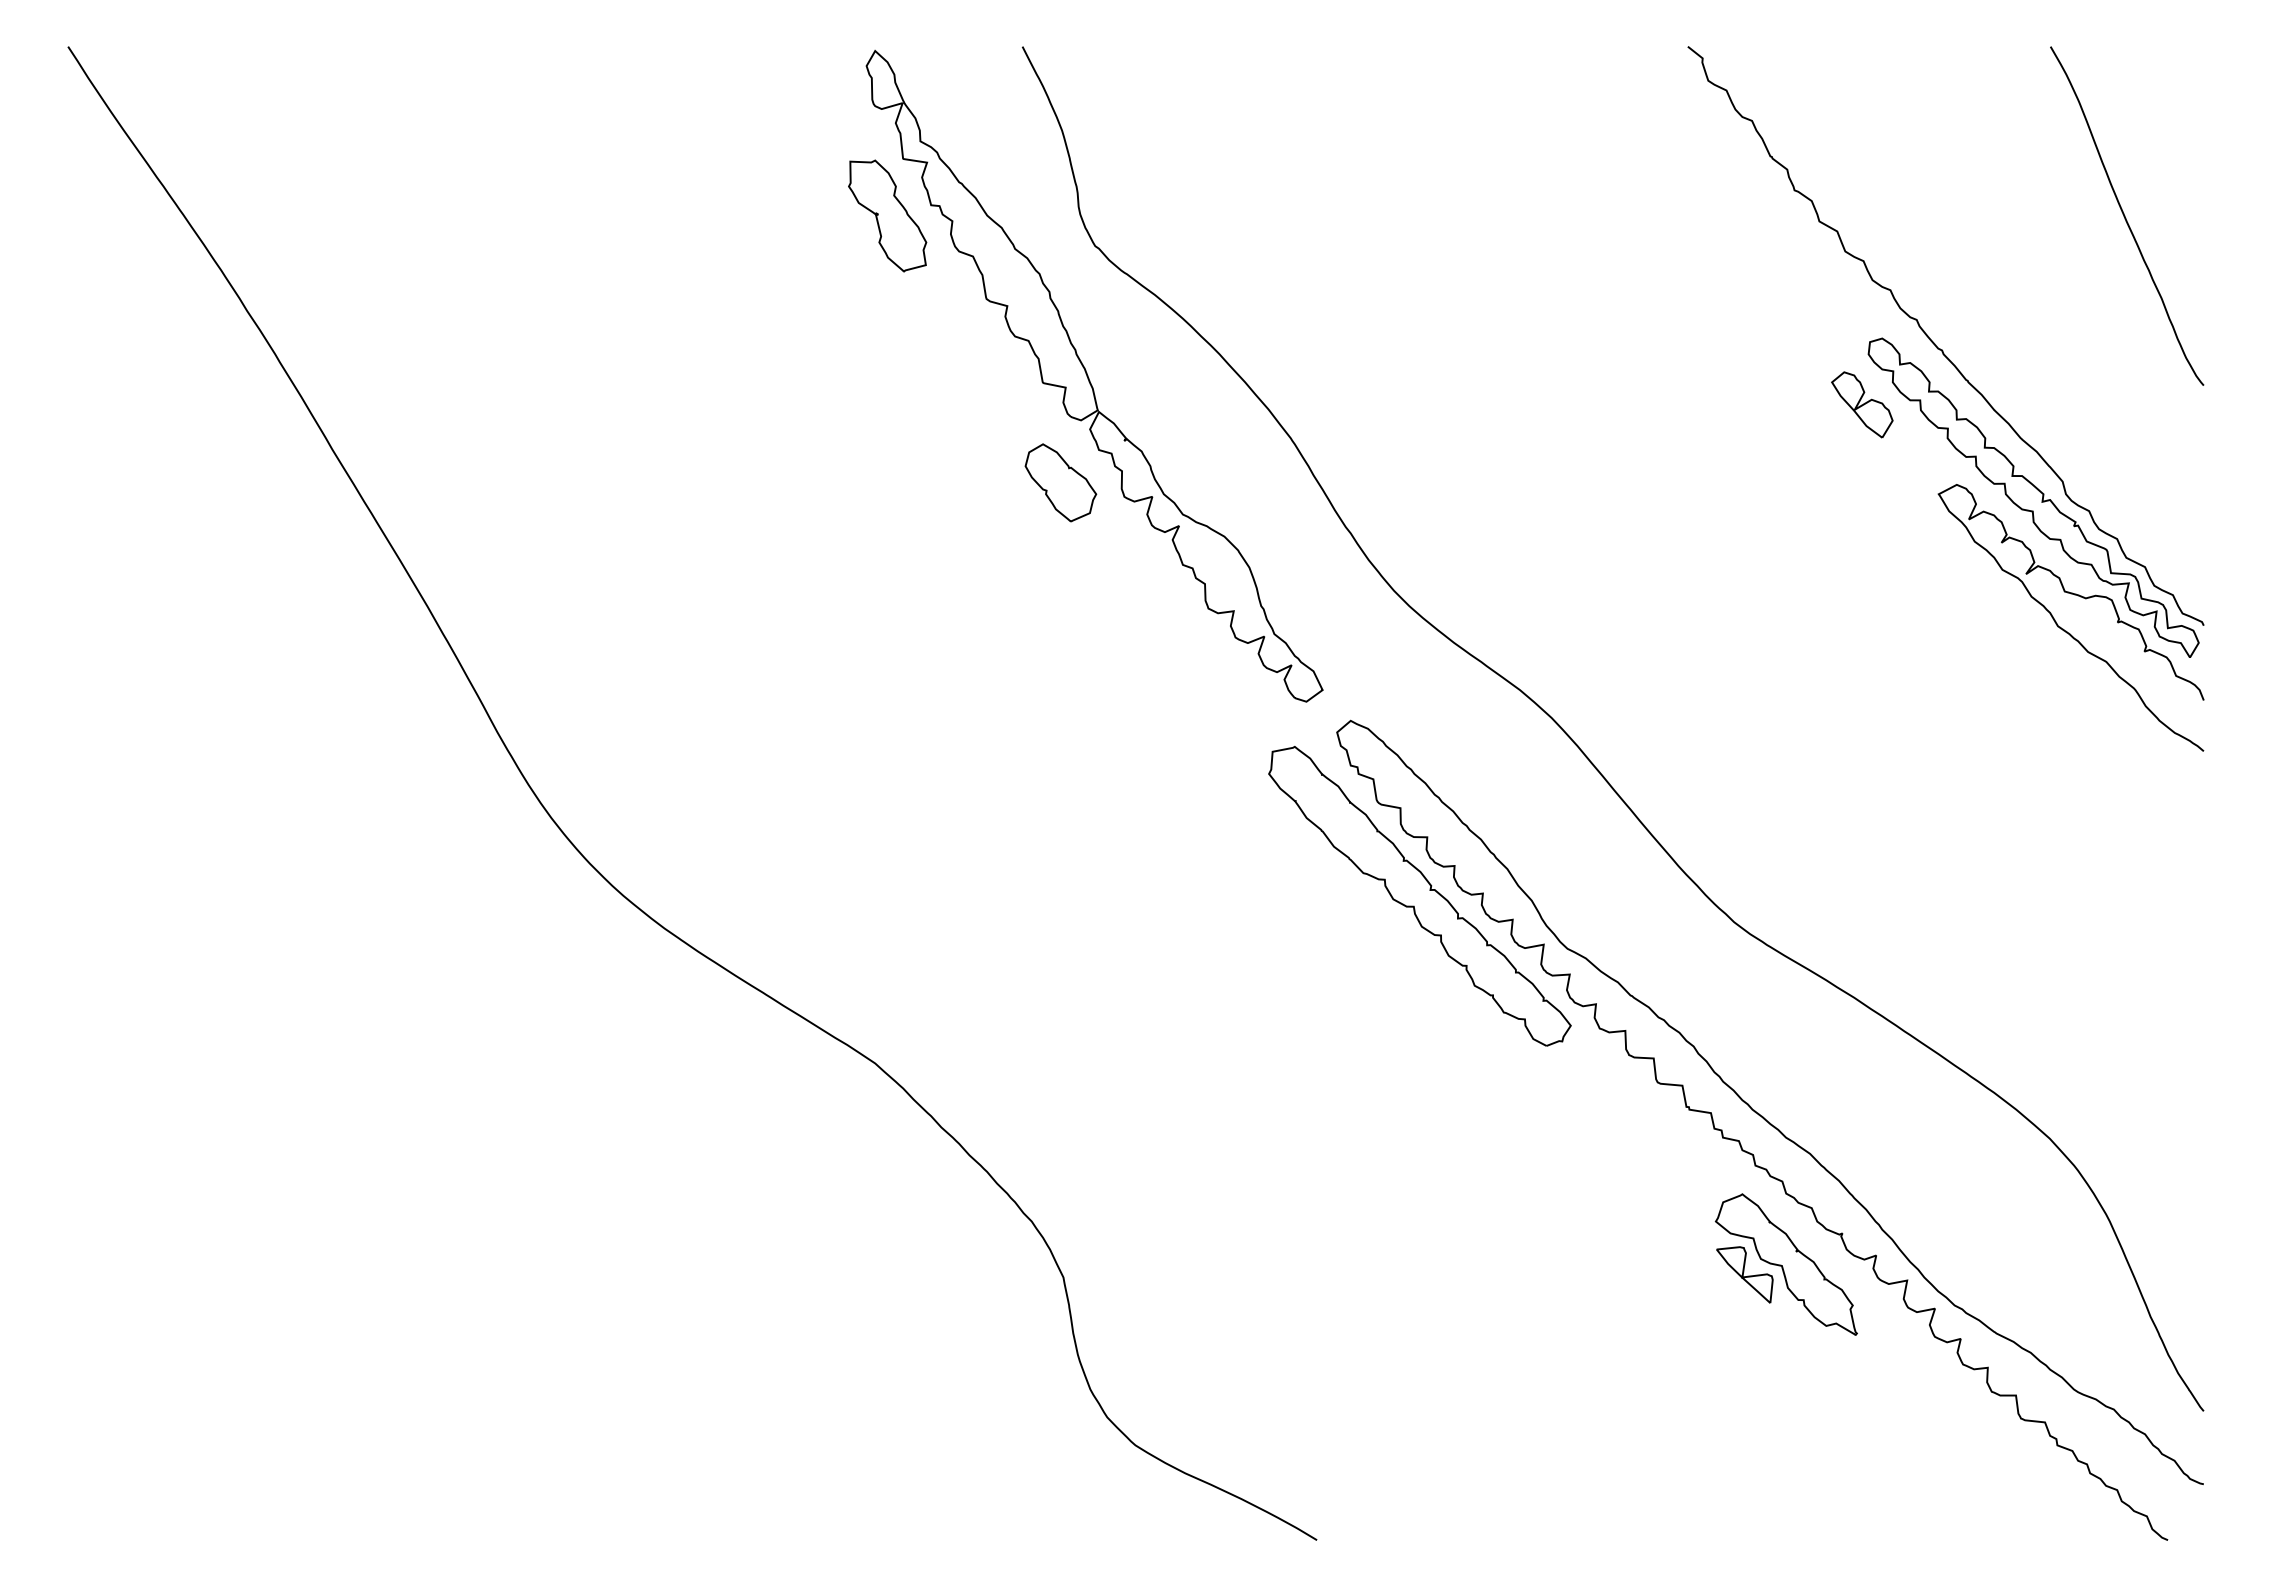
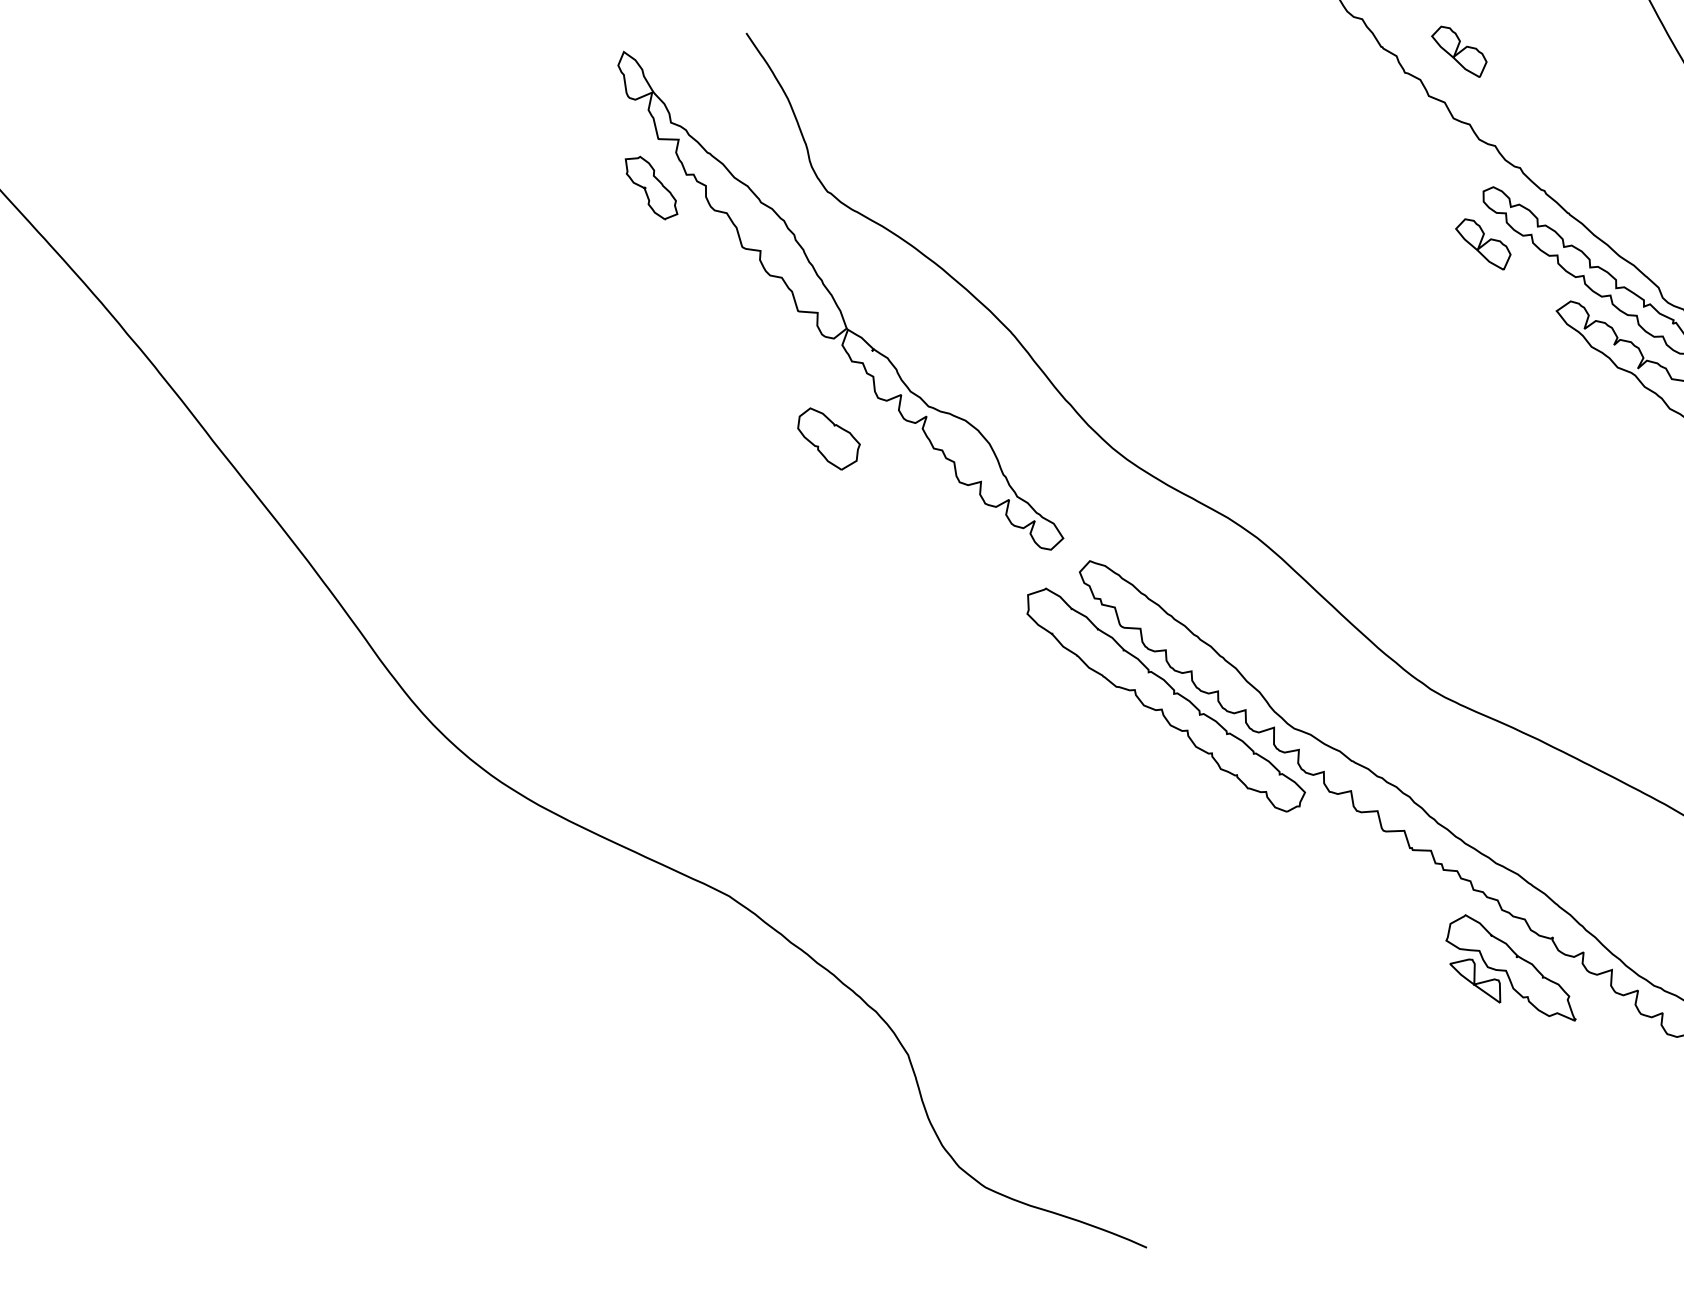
part: (1862, 173) -> (1459, 51), added
part: (887, 215) -> (651, 187), size x0.7
part: (1060, 482) -> (828, 438), moved

